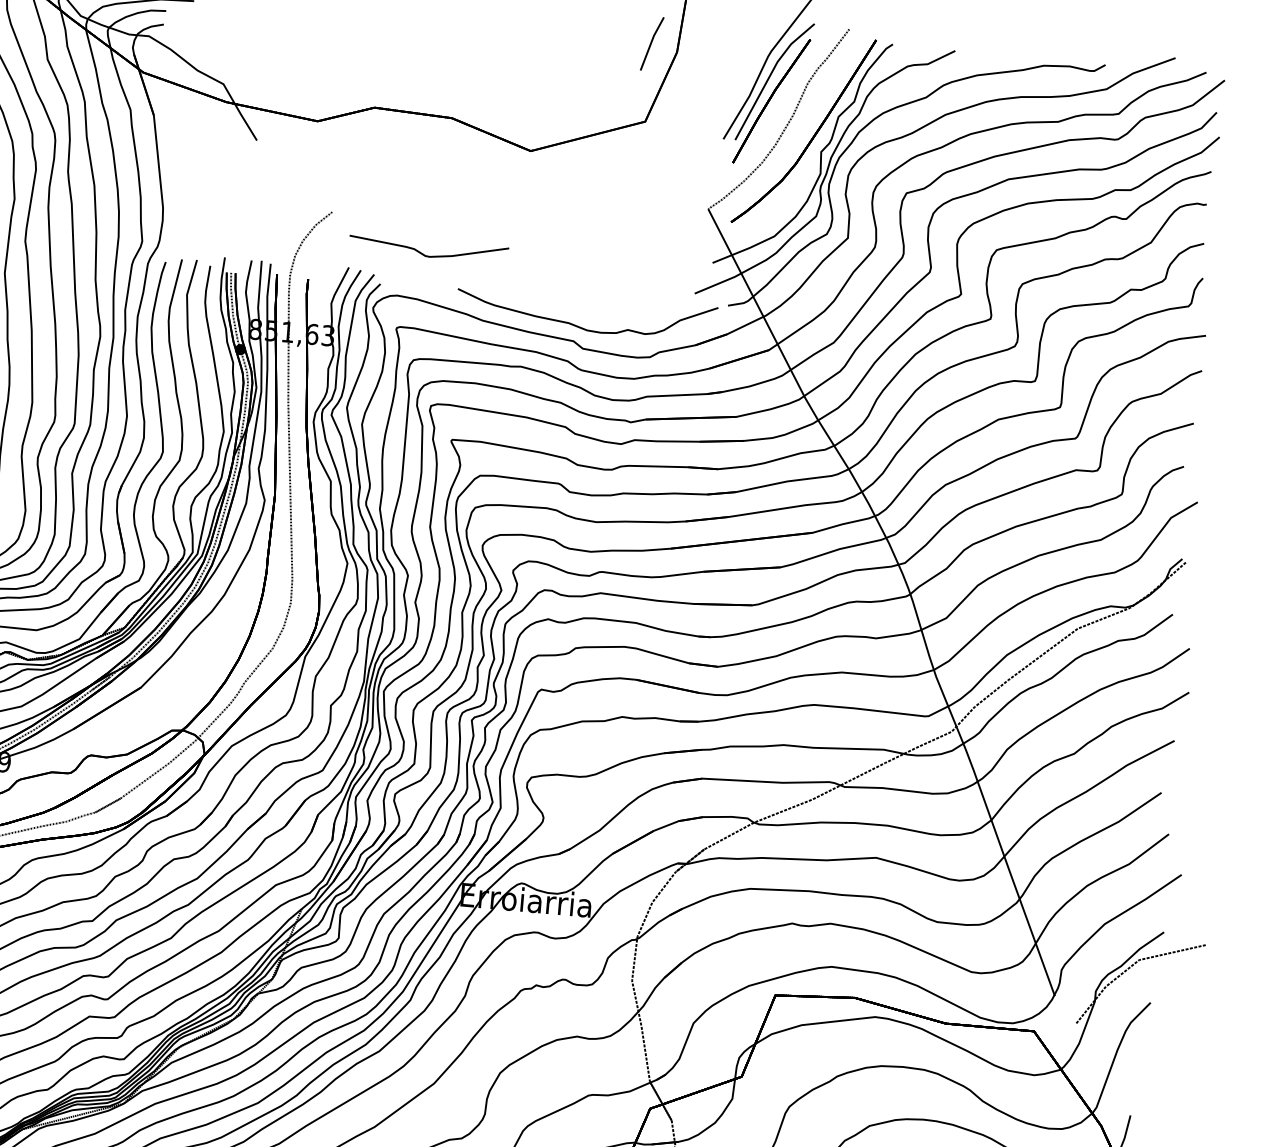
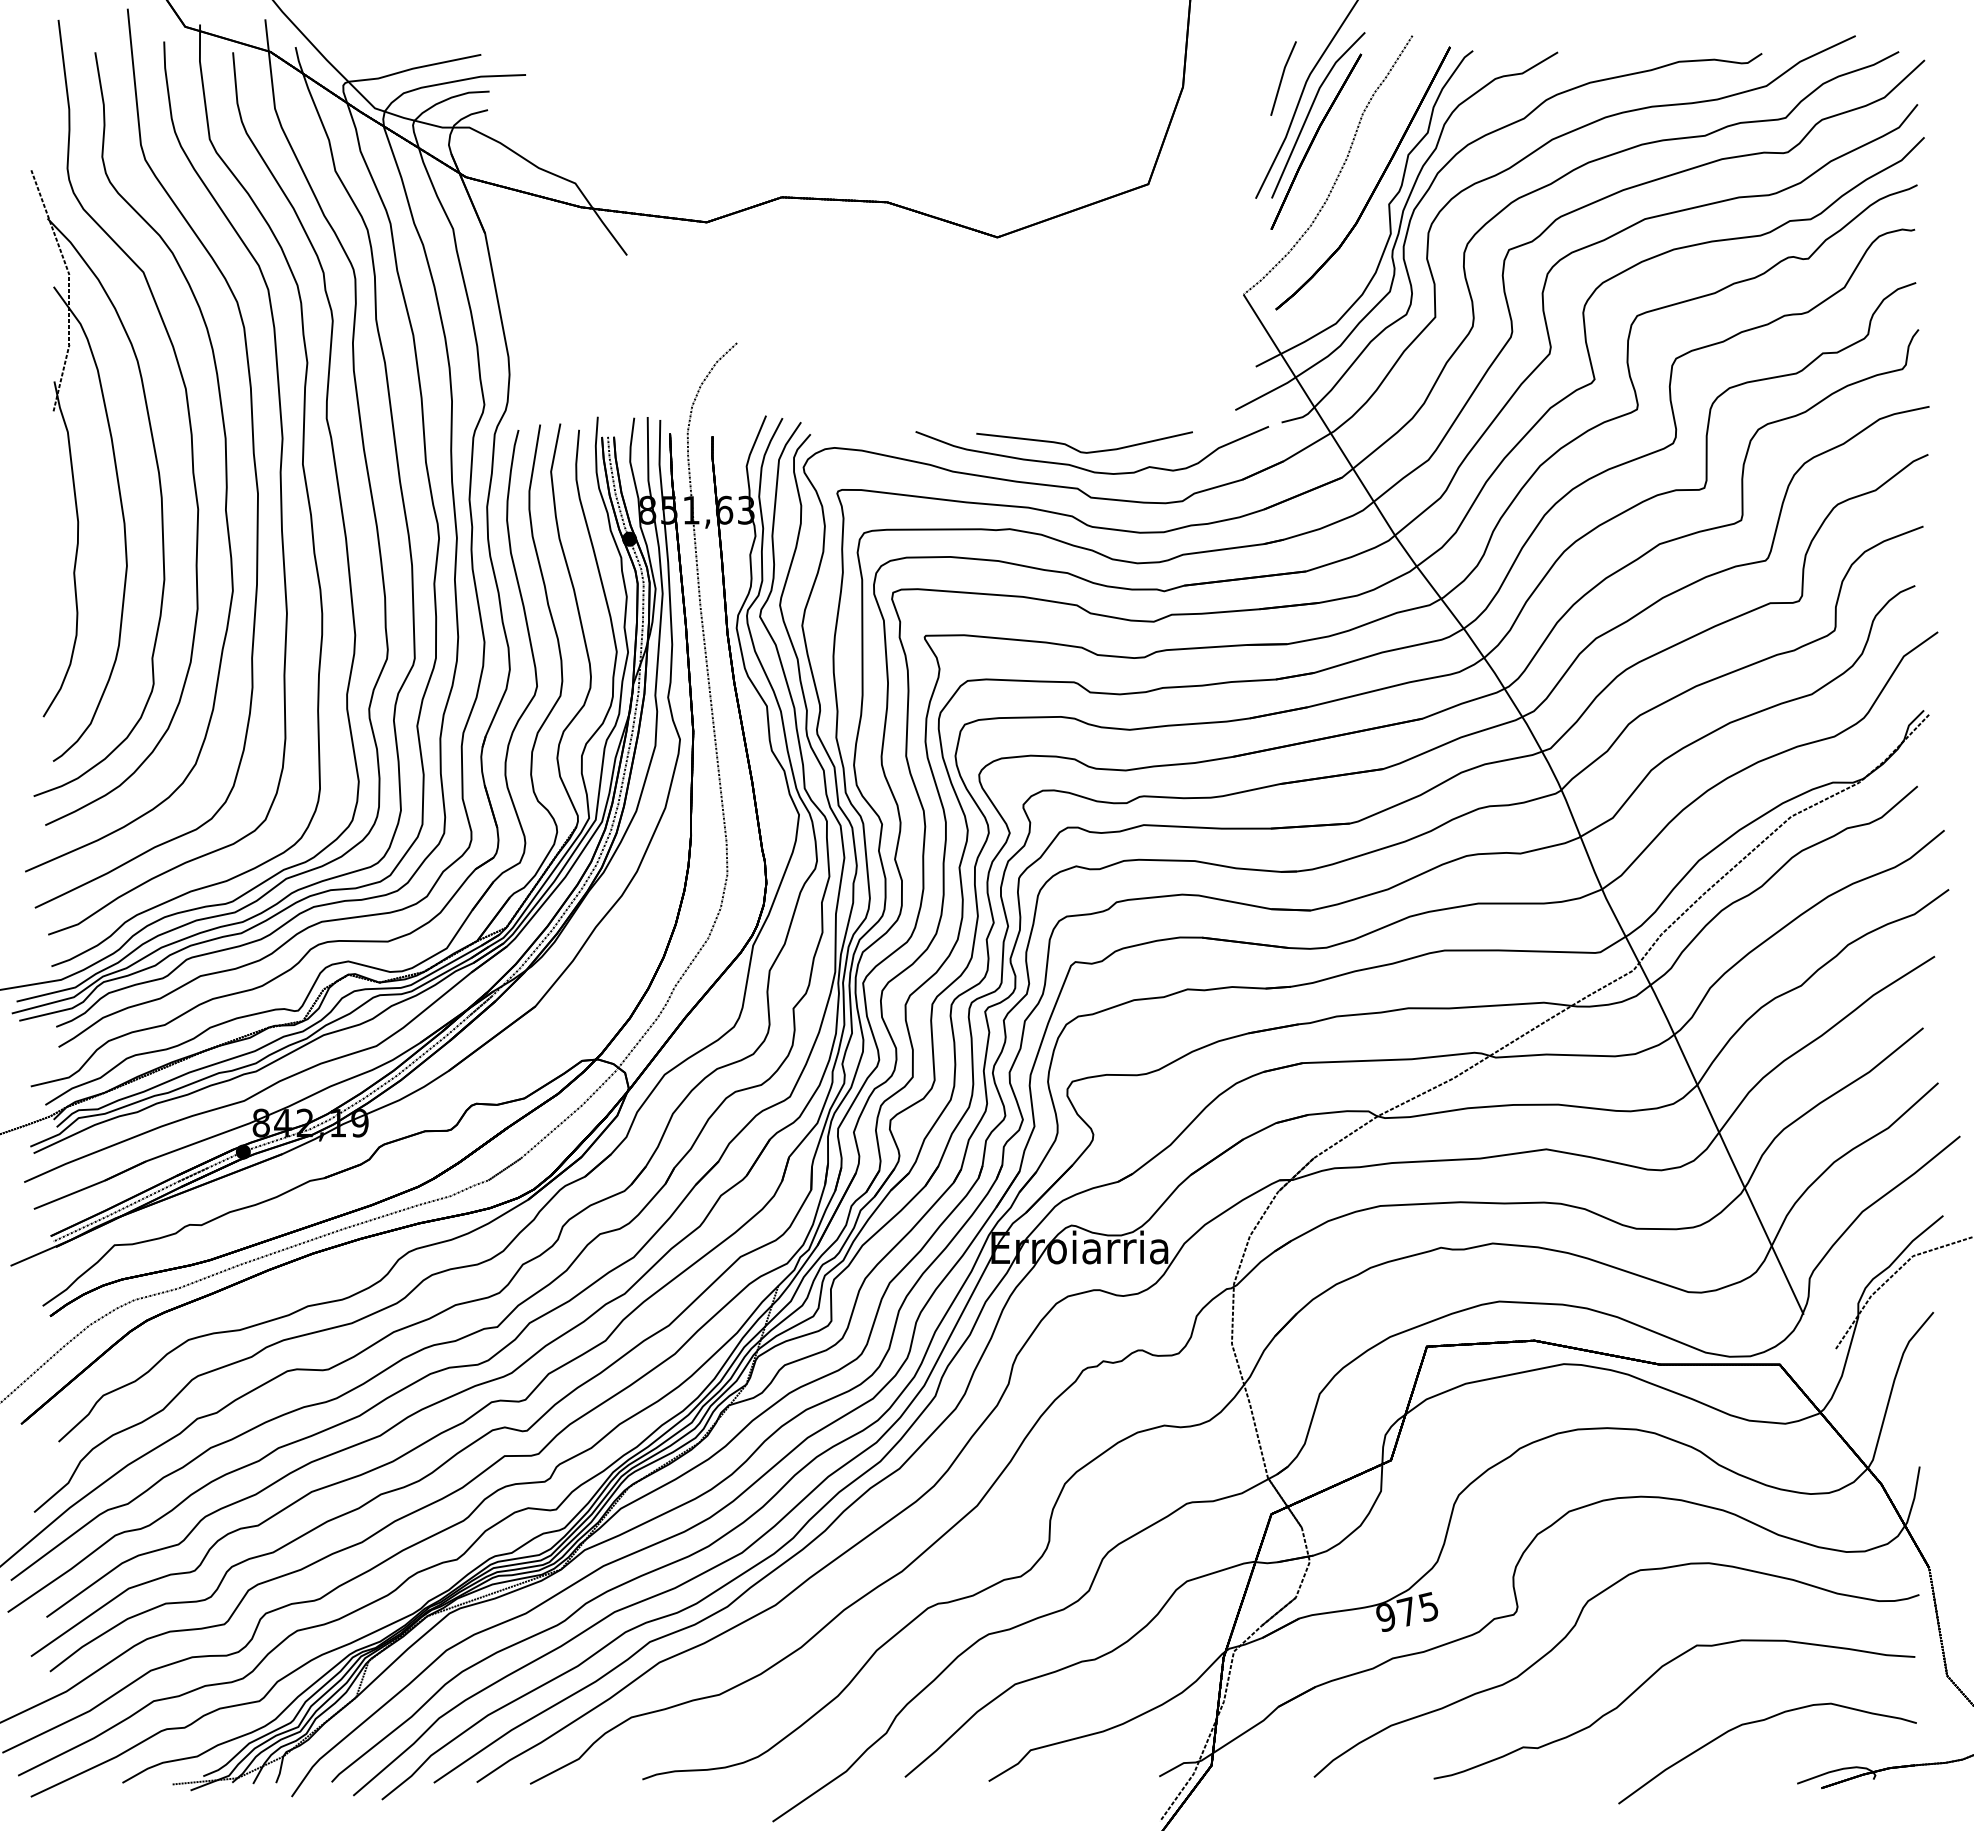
part: (652, 43) -> (1283, 78), moved
curve: (428, 255) -> (1084, 451), moved

